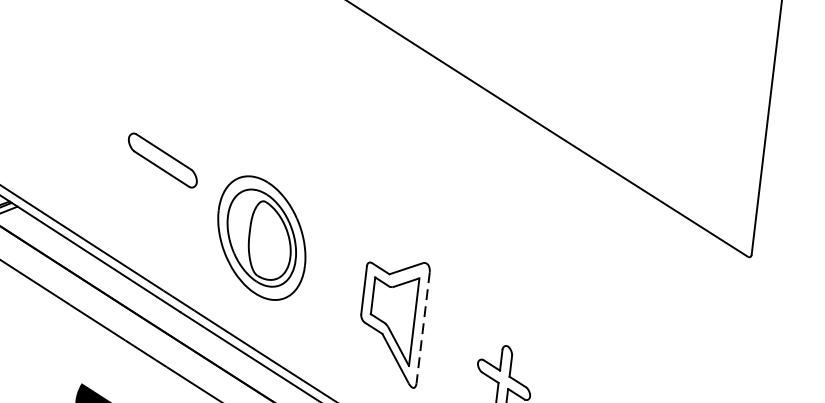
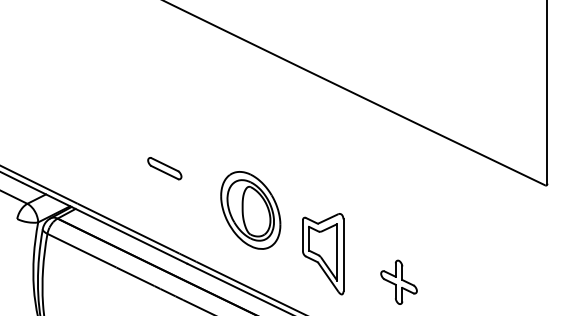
part: (162, 160) -> (164, 168), size x0.71
part: (261, 238) -> (250, 210), moved
line: (423, 328) -> (343, 255), dashed -> solid

